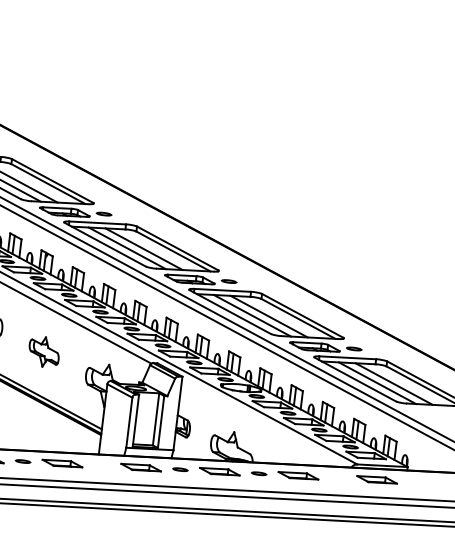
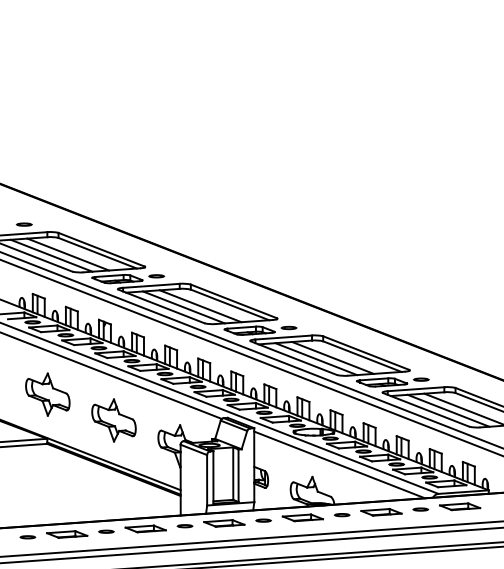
part: (43, 351) -> (113, 420), size x1.43
line: (262, 423) -> (339, 464), added
part: (101, 465) -> (184, 526), added
part: (337, 477) -> (420, 509), added

